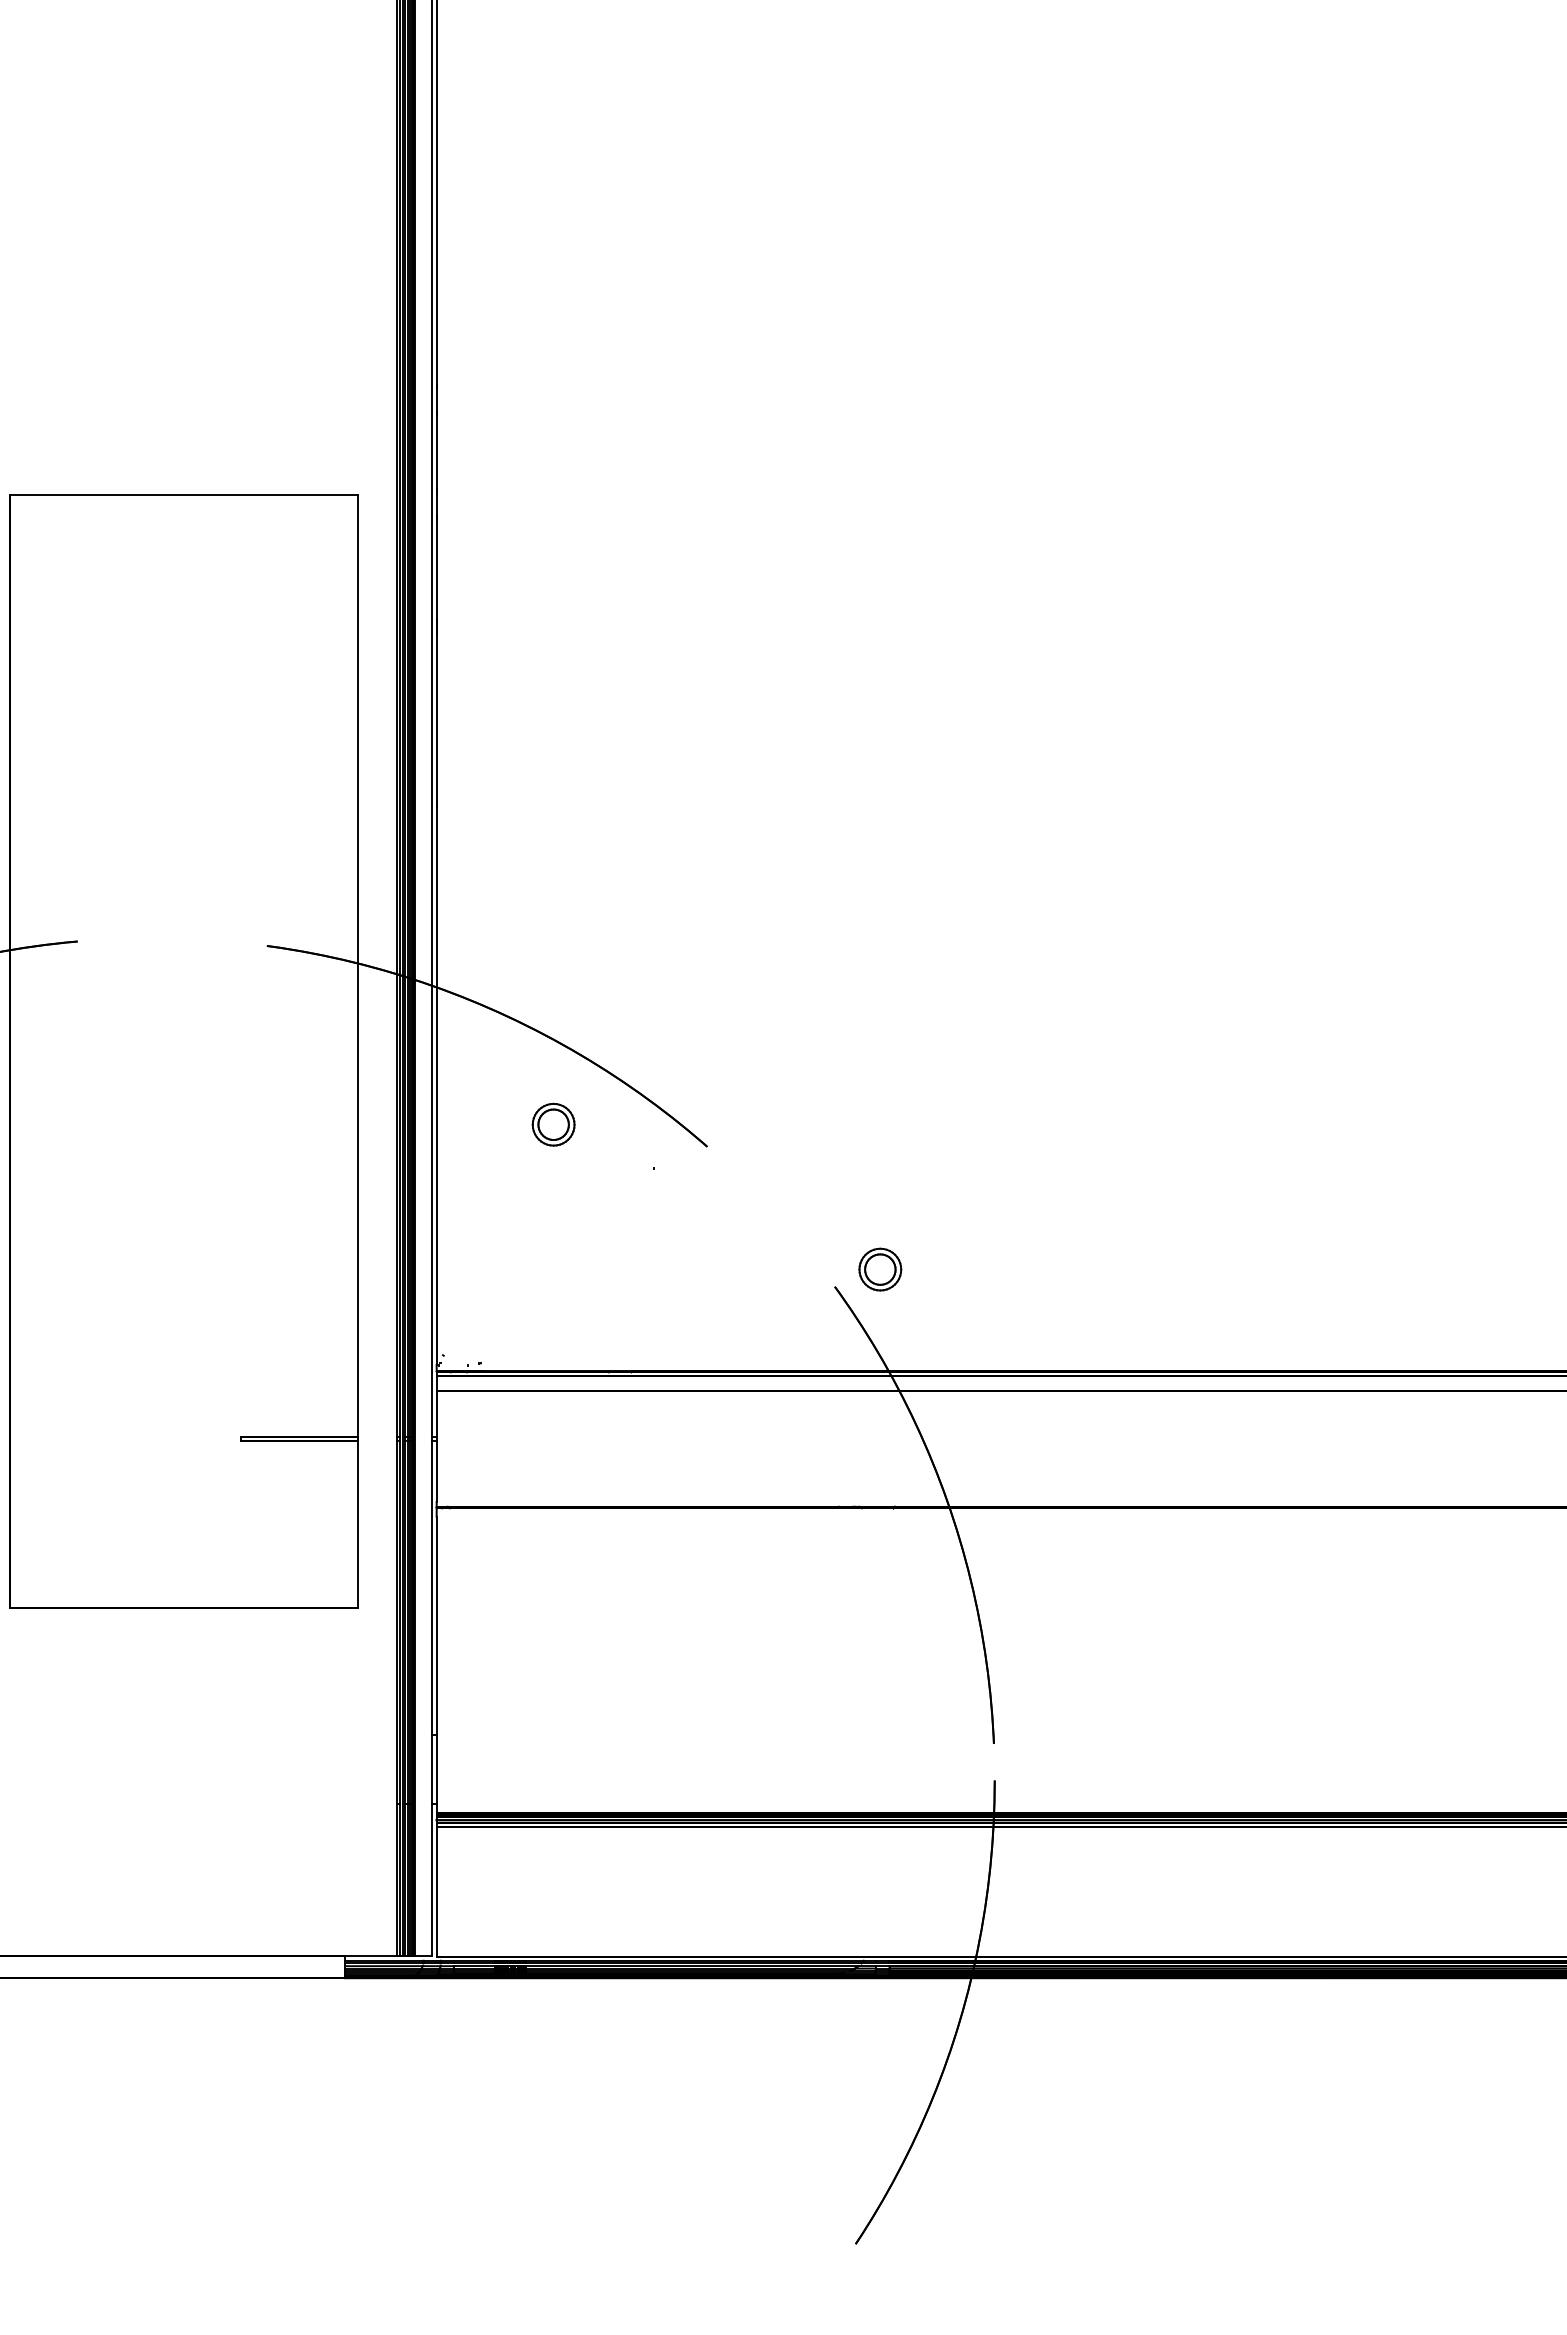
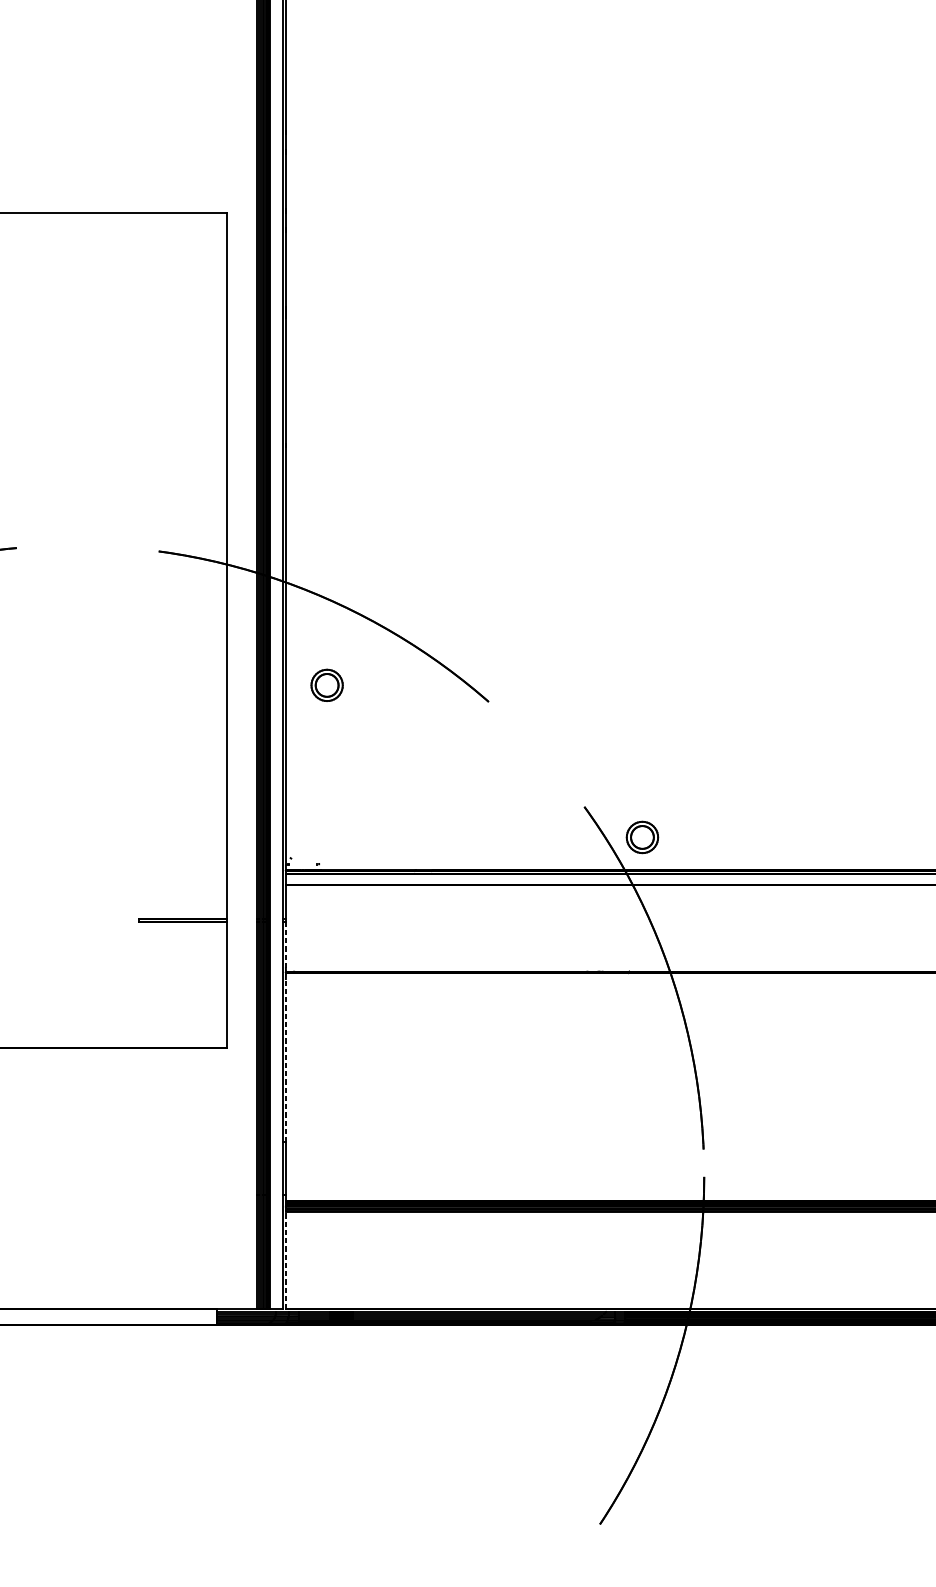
part: (553, 1124) -> (327, 685), moved
part: (880, 1269) -> (642, 837), moved
line: (436, 1471) -> (285, 945), solid -> dashed
line: (436, 1625) -> (285, 1060), solid -> dashed
line: (436, 1891) -> (285, 1260), solid -> dashed

